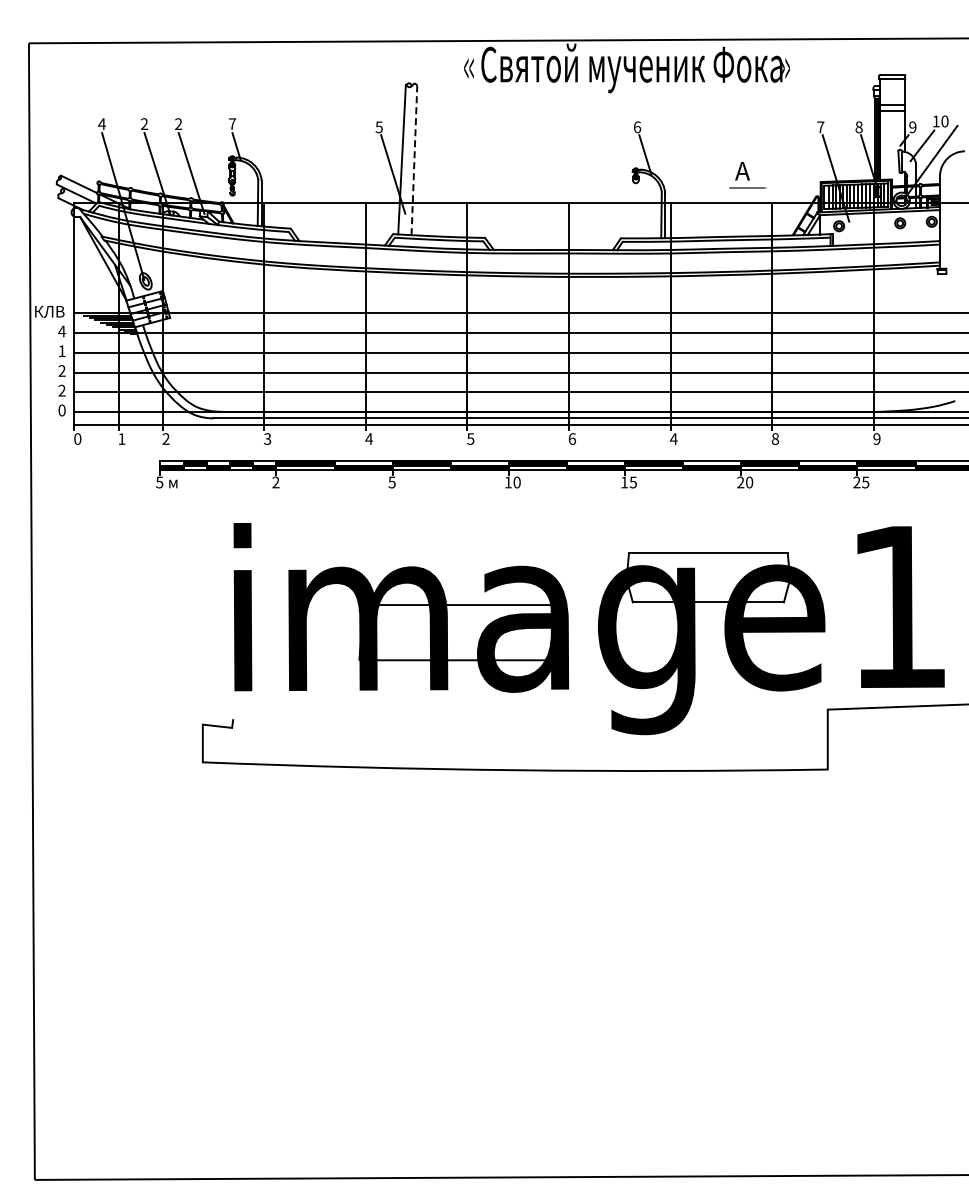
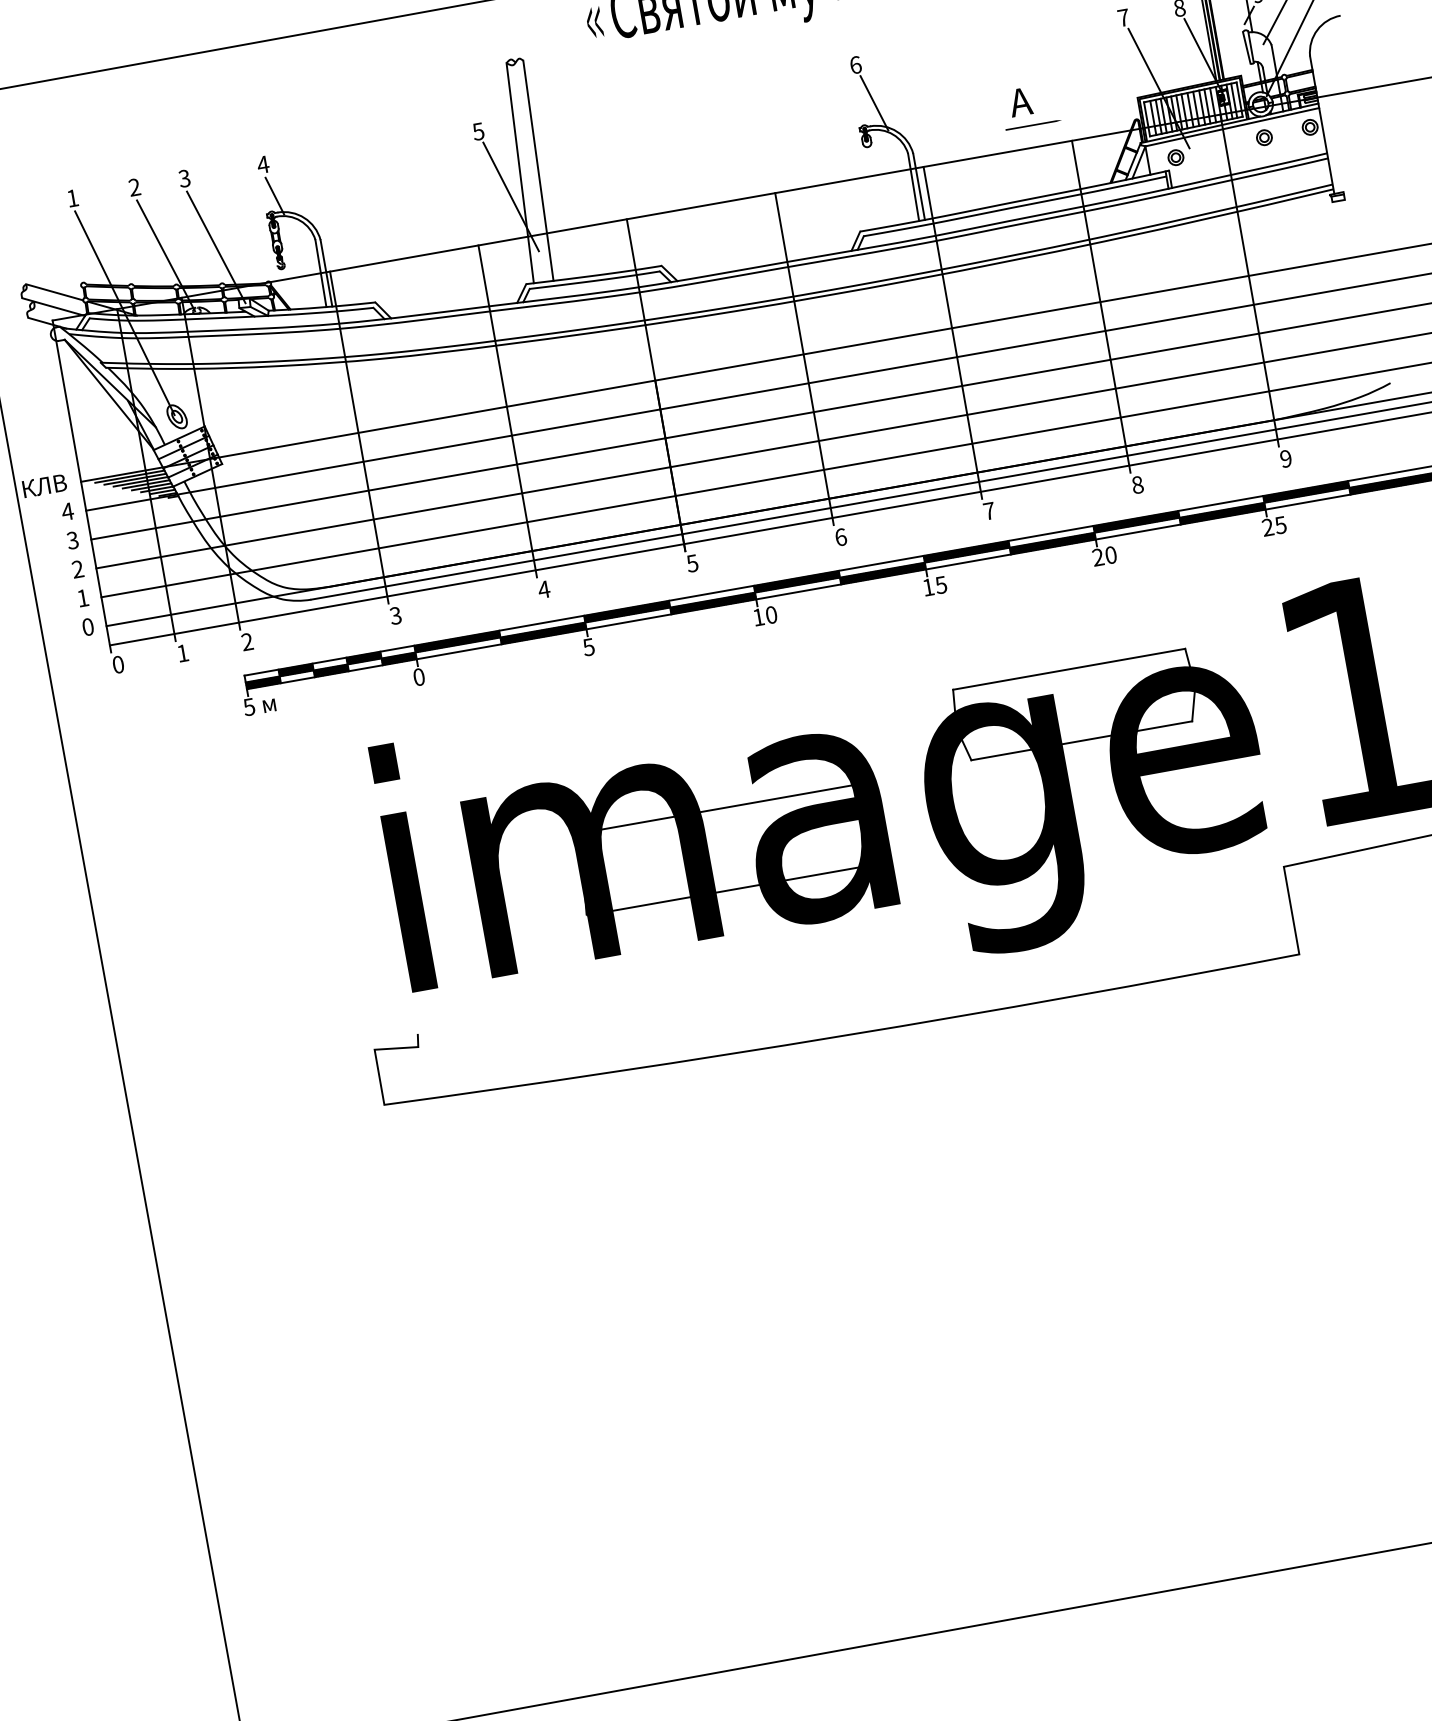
text: (101, 123) -> (71, 197), 4 -> 1
text: (232, 123) -> (263, 163), 7 -> 4
text: (178, 124) -> (184, 179), 2 -> 3
line: (414, 160) -> (538, 171), dashed -> solid
text: (61, 351) -> (72, 541), 1 -> 3
text: (61, 390) -> (82, 597), 2 -> 1
text: (673, 438) -> (988, 510), 4 -> 7
text: (275, 482) -> (418, 677), 2 -> 0

